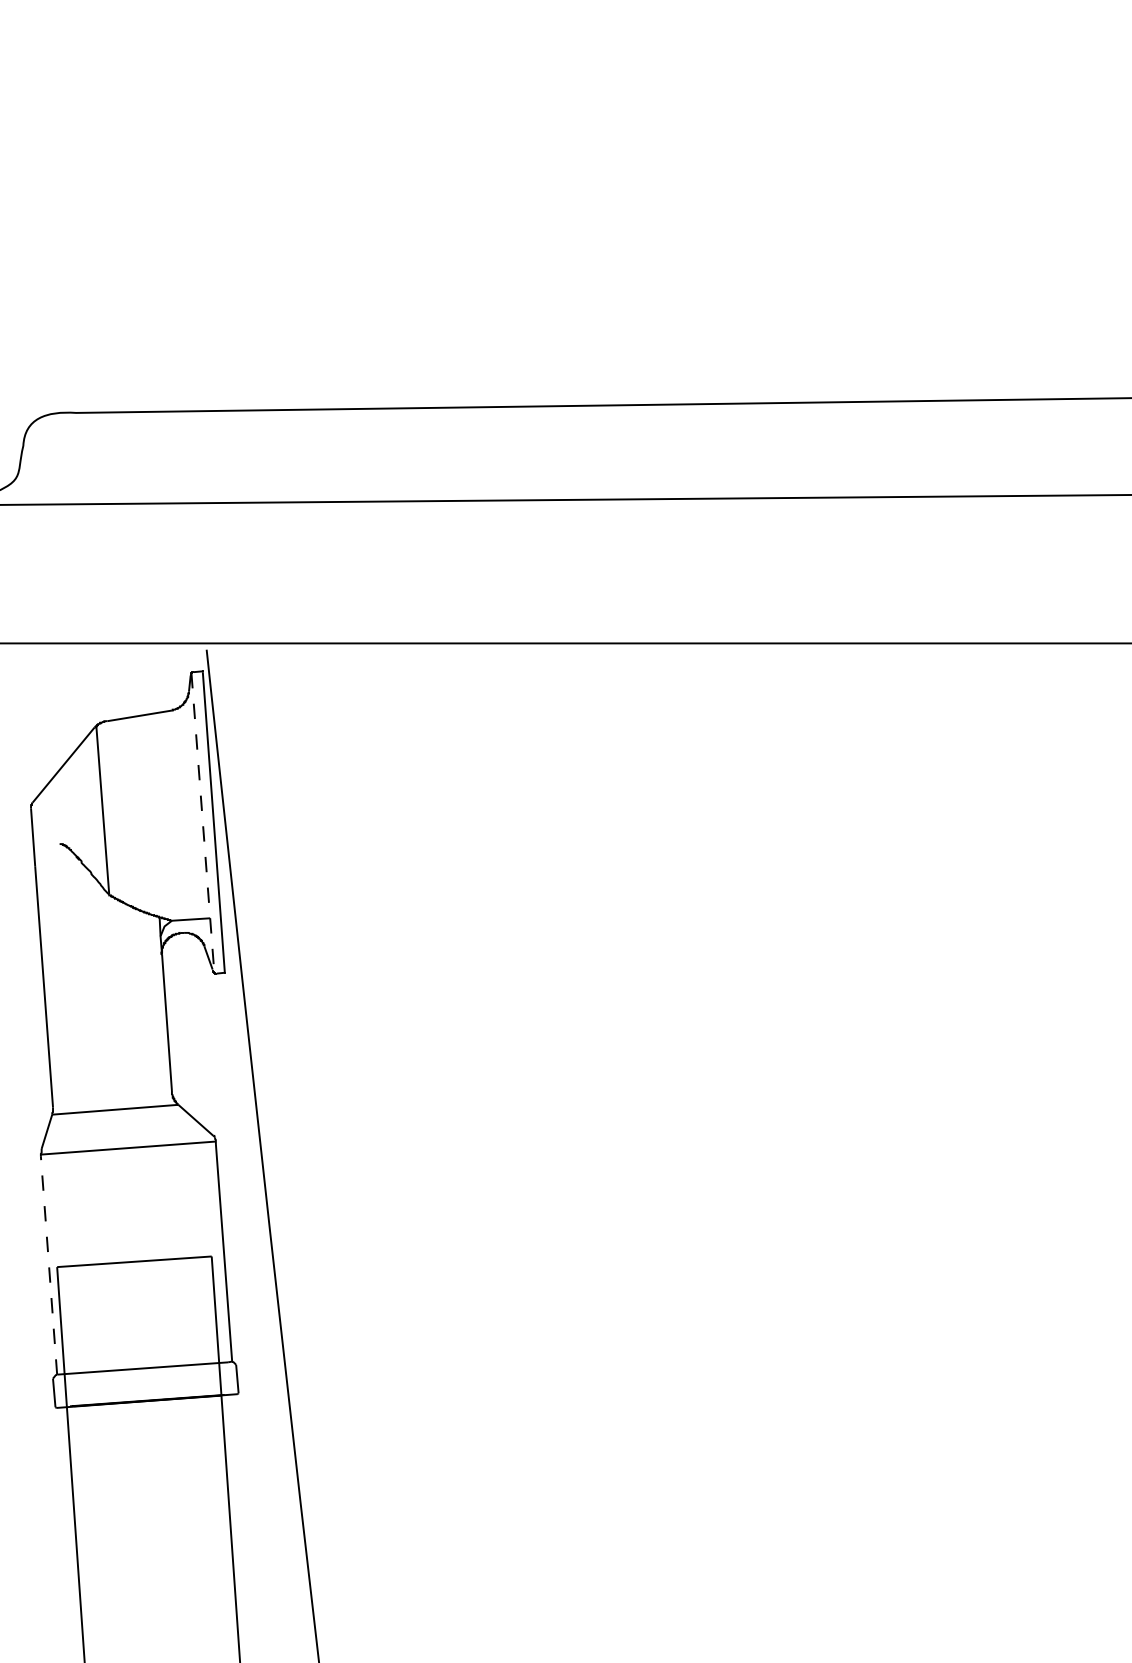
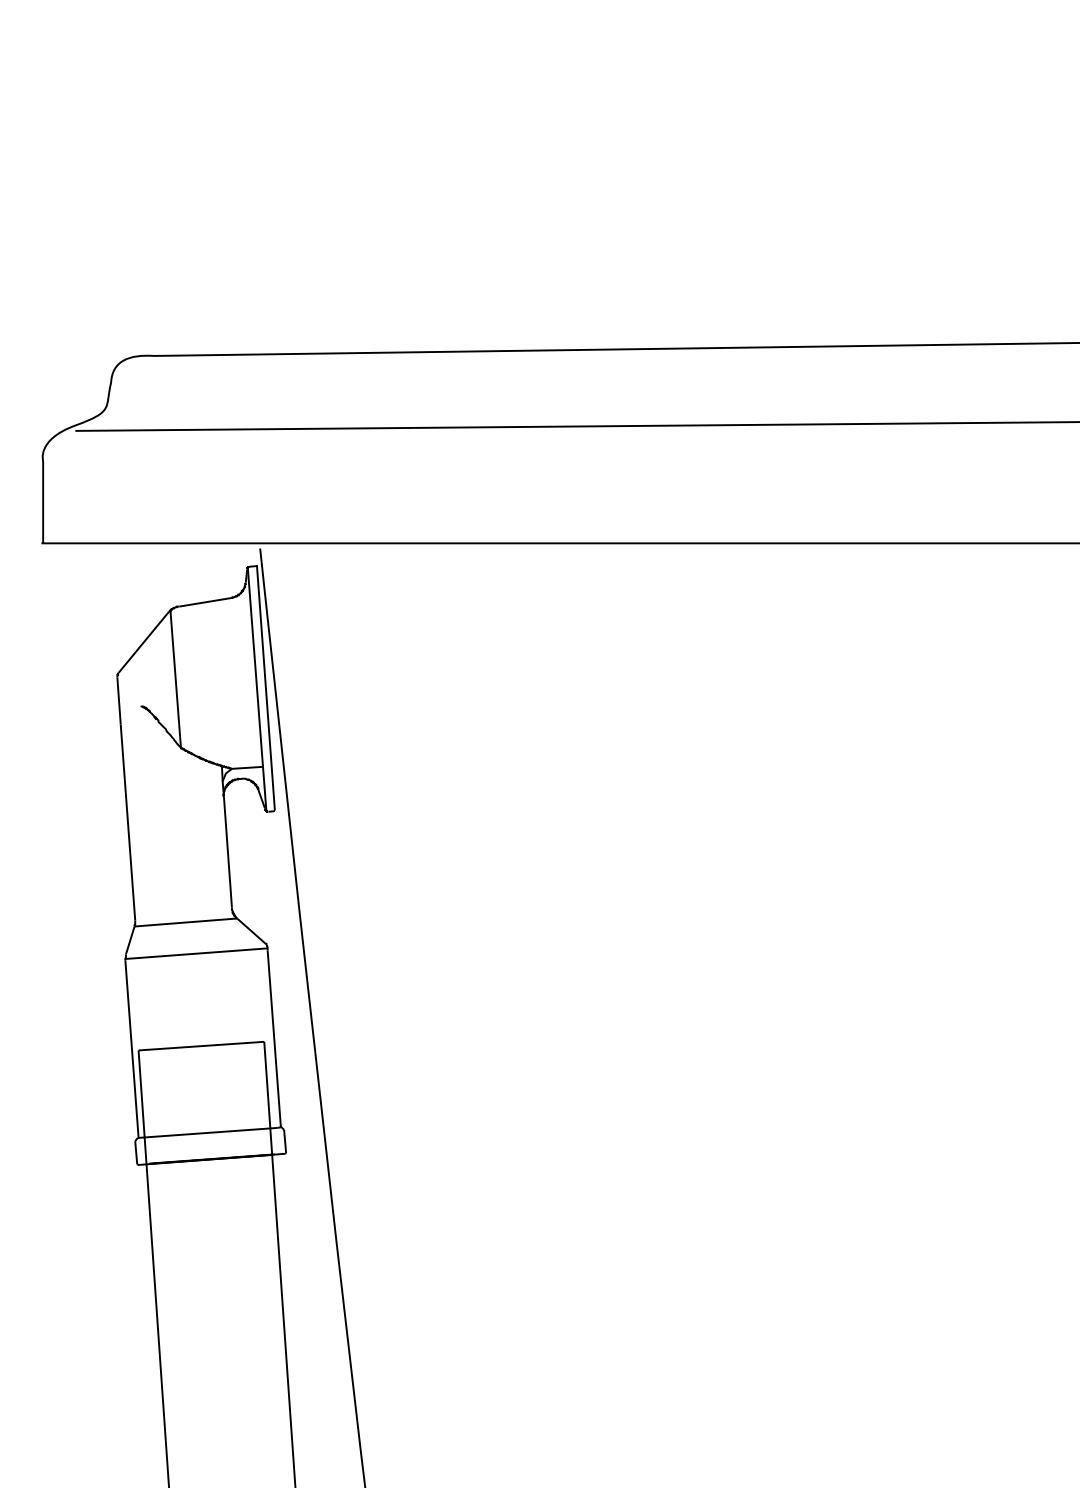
line: (203, 823) -> (257, 689), dashed -> solid
line: (48, 1264) -> (131, 1048), dashed -> solid

